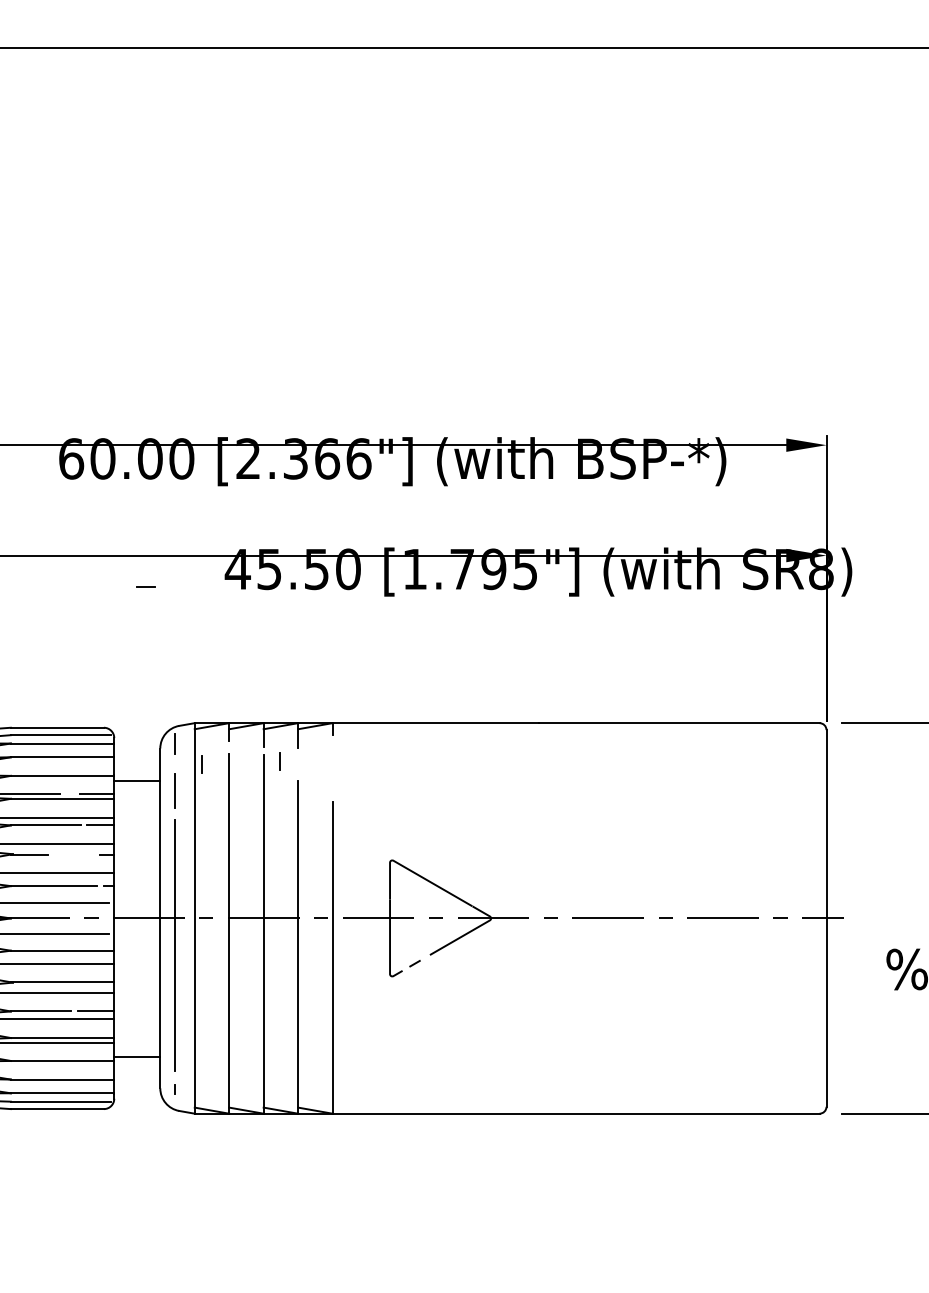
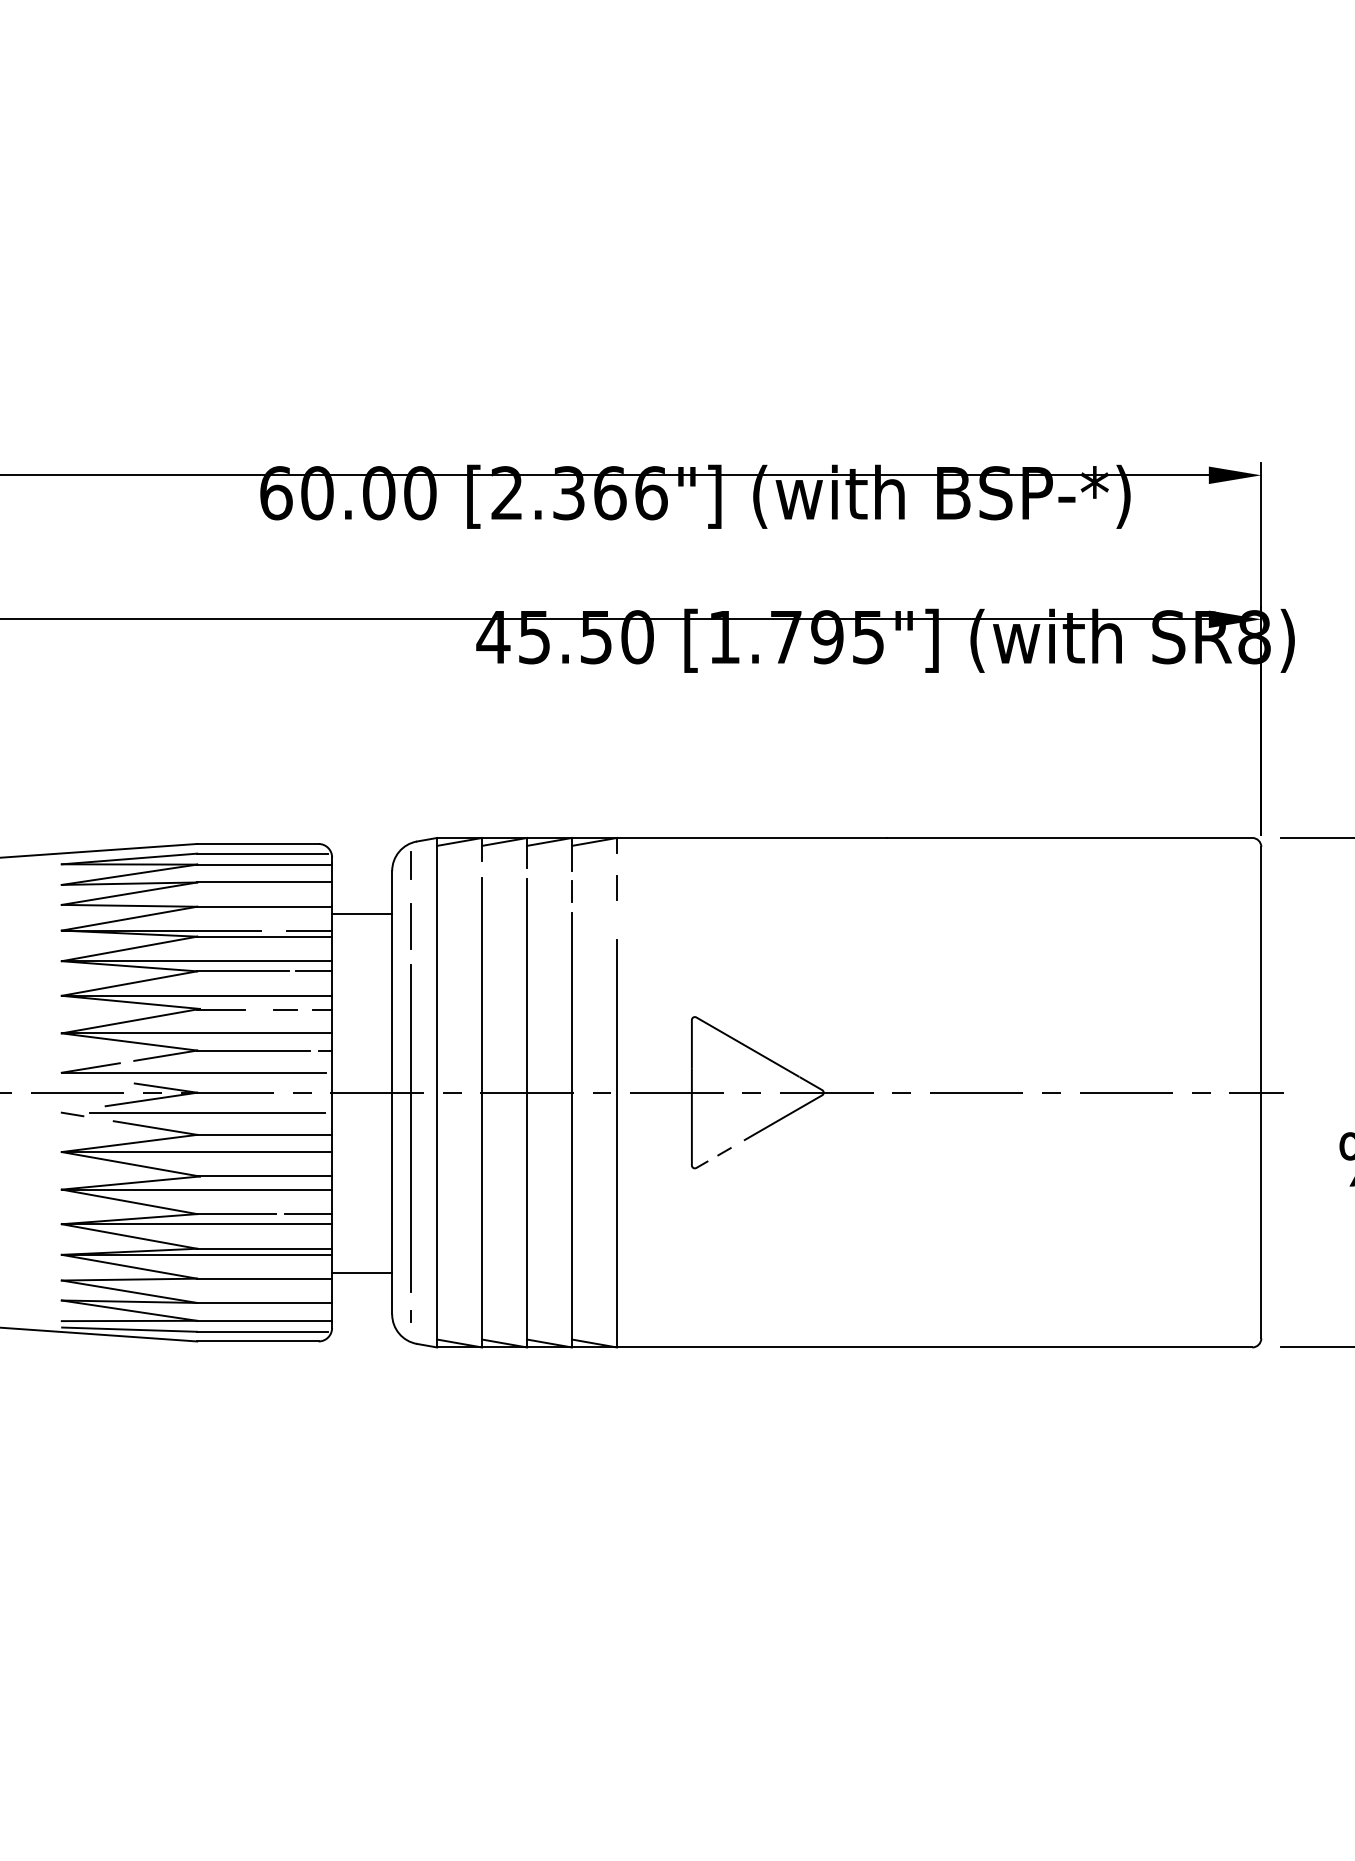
line: (145, 586) -> (285, 1009), moved
line: (279, 761) -> (616, 887), moved
line: (201, 764) -> (571, 891), moved

